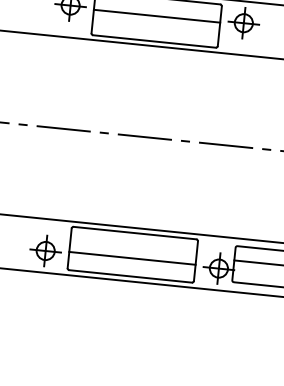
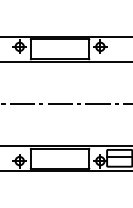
line: (155, 15) -> (59, 47), removed
line: (131, 258) -> (59, 160), removed

